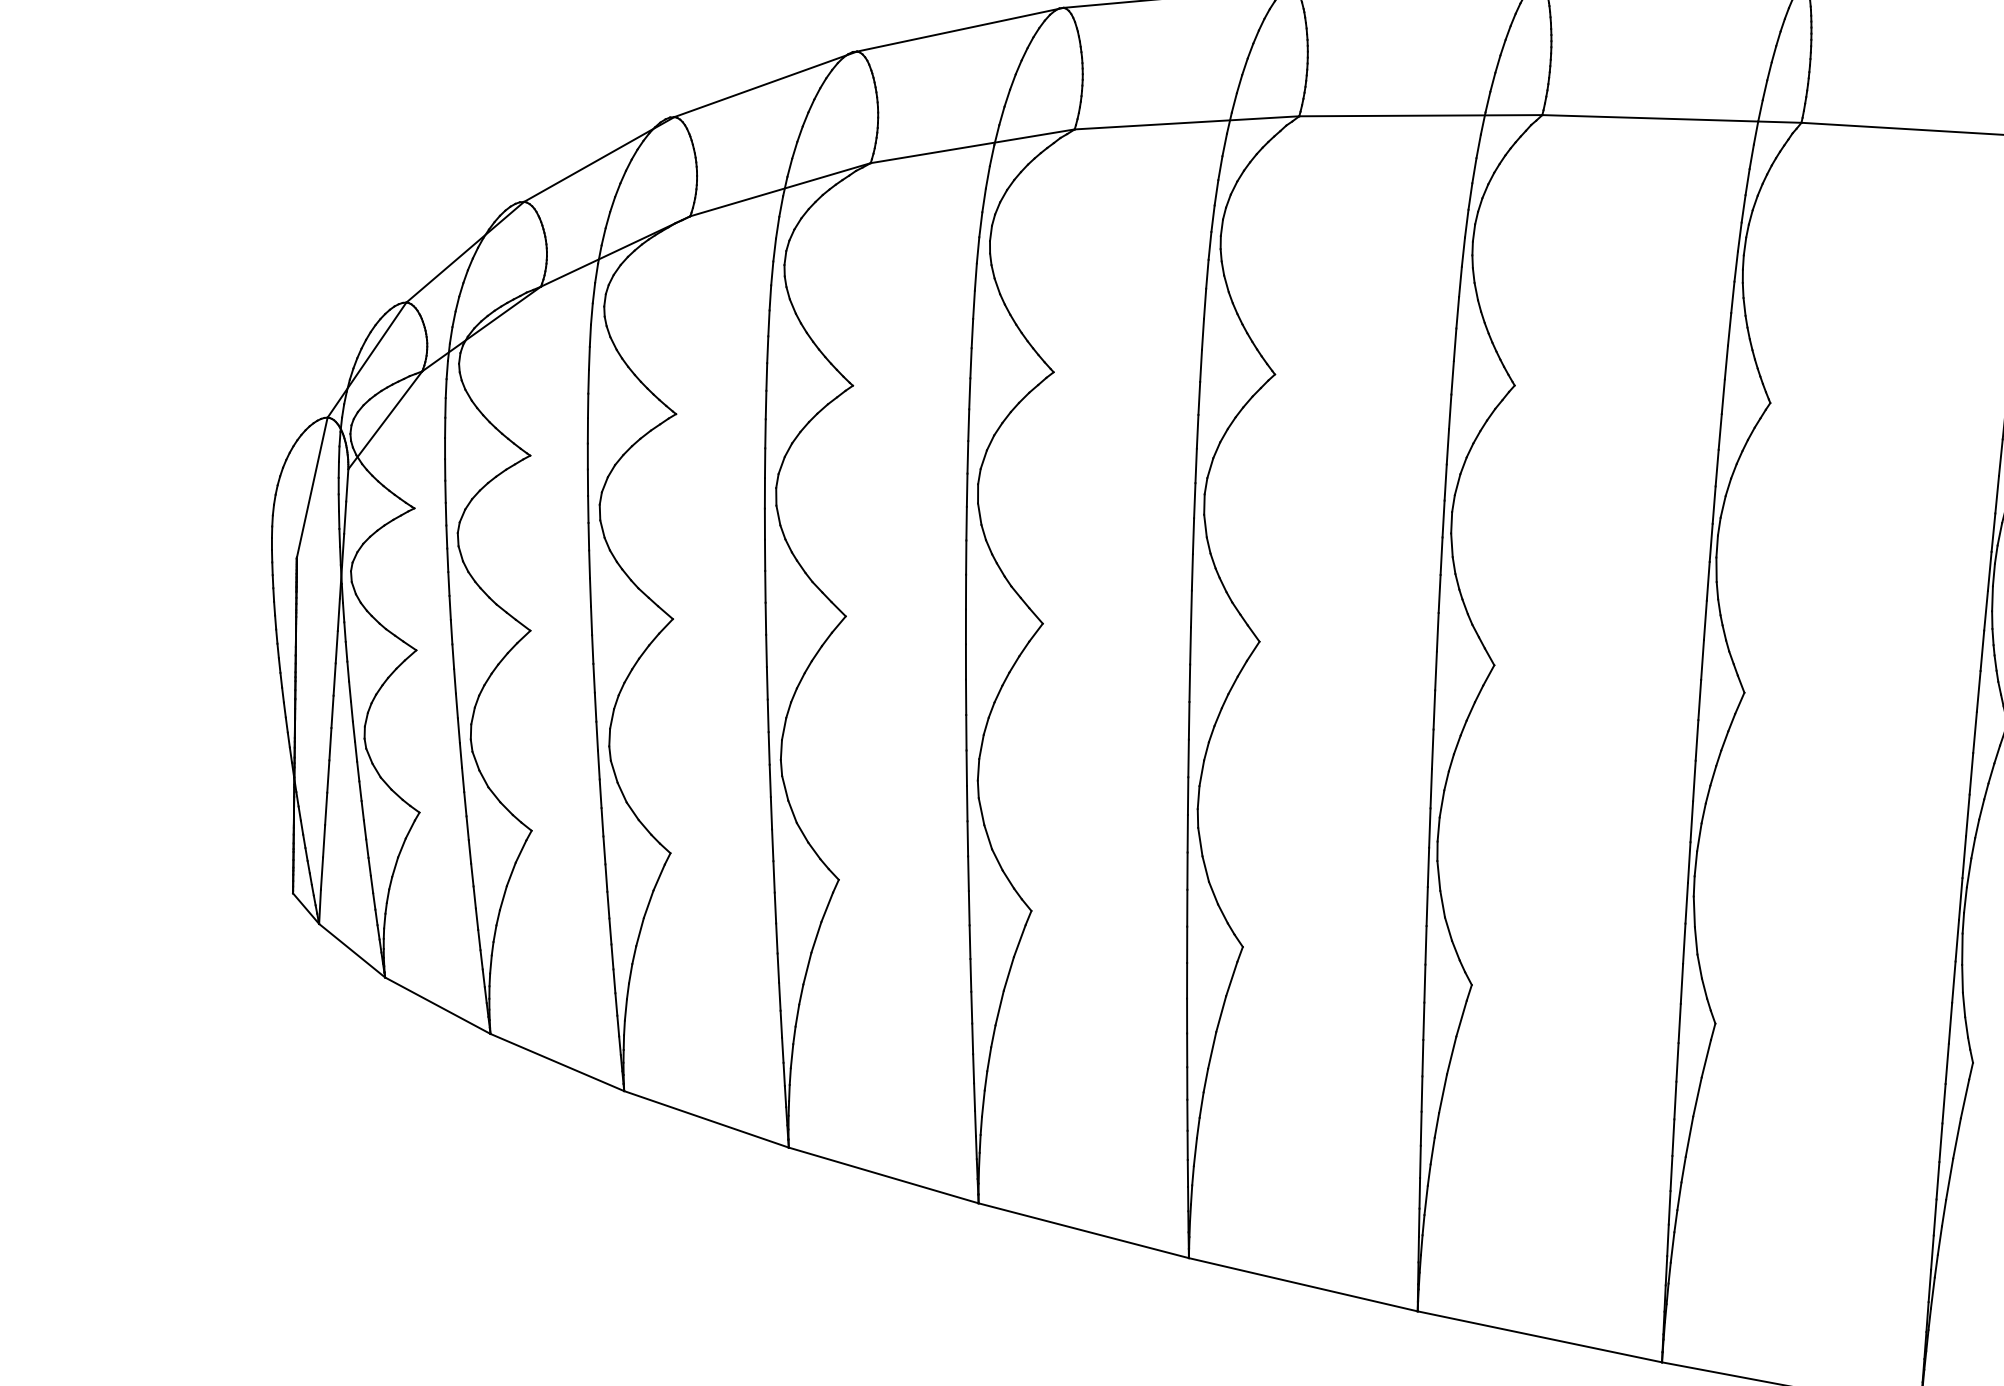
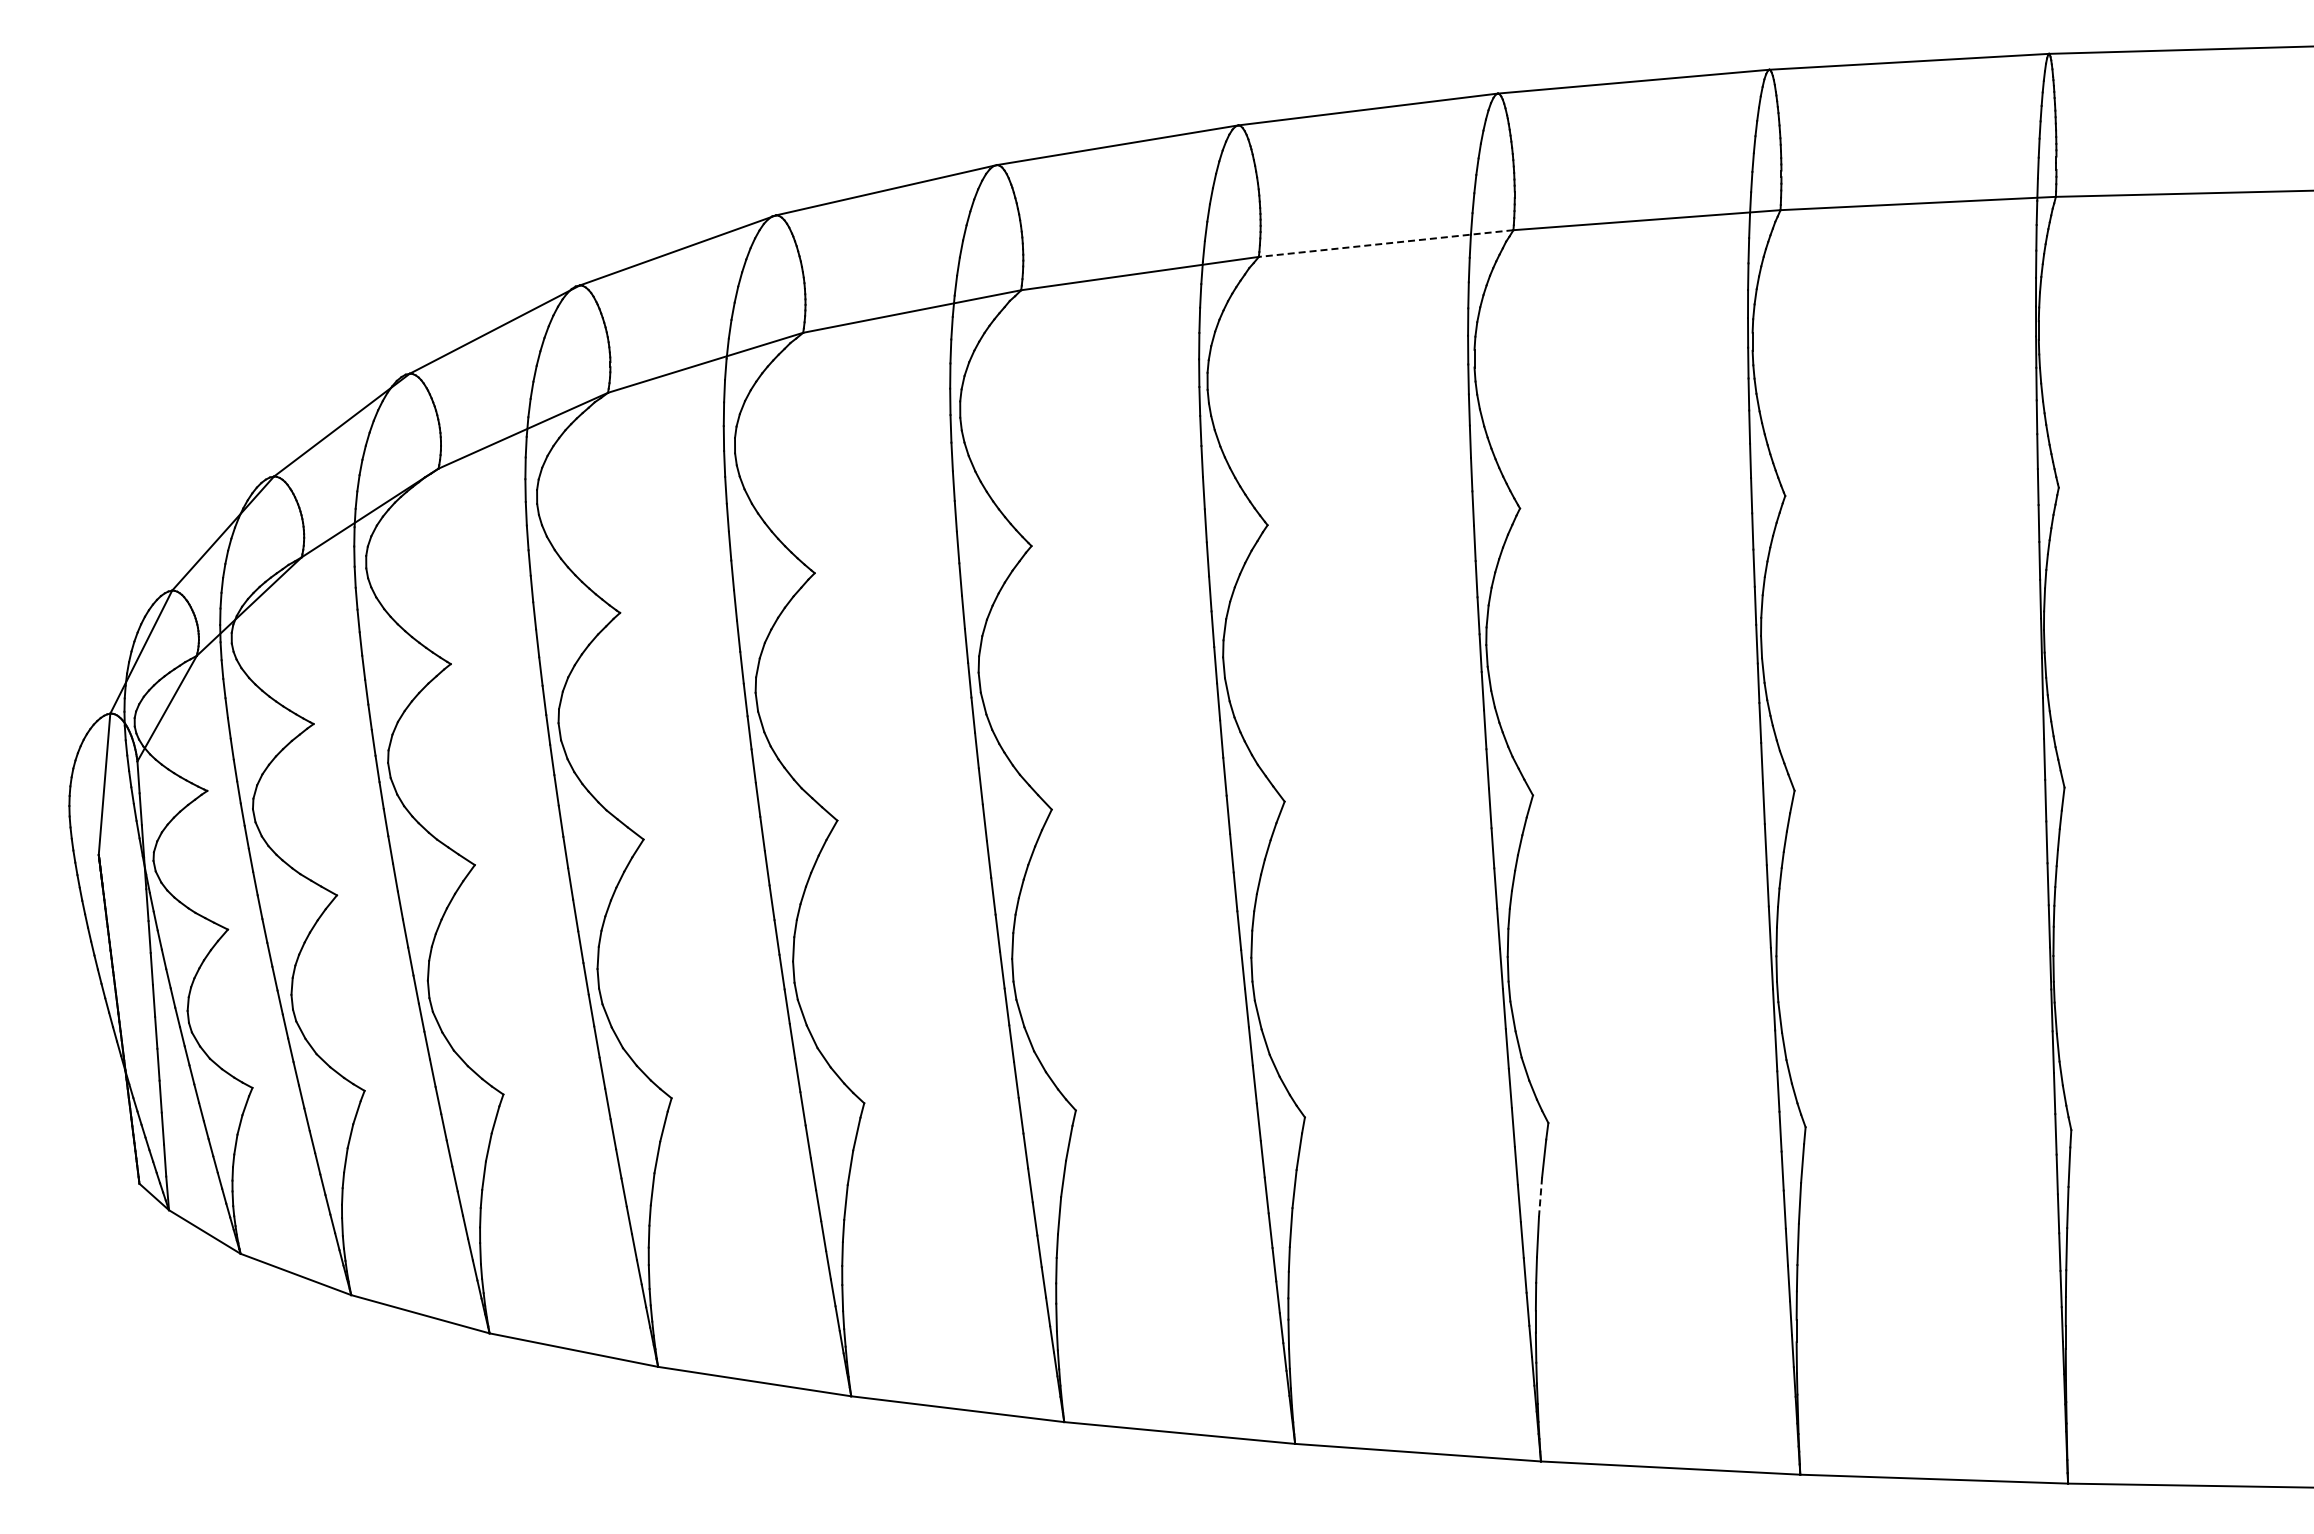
line: (1672, 118) -> (1386, 243), solid -> dashed
line: (1697, 1097) -> (1540, 1197), solid -> dashed

